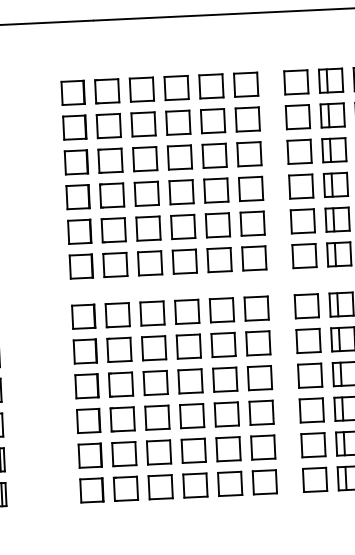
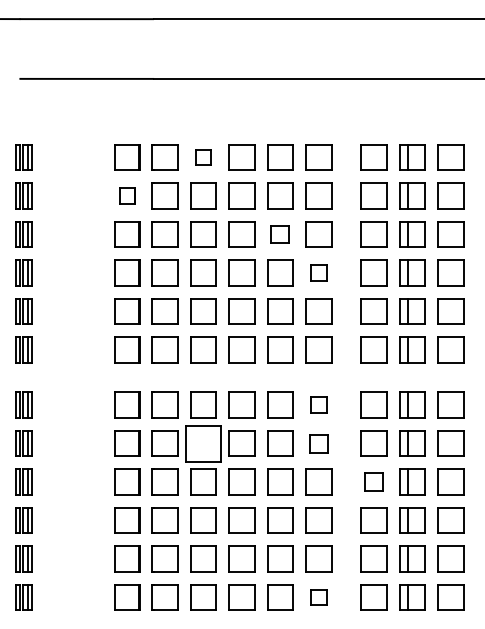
part: (141, 89) -> (203, 157), size x0.6
part: (74, 127) -> (127, 195), size x0.6
part: (214, 155) -> (280, 234), size x0.7
part: (250, 188) -> (318, 272), size x0.6
part: (256, 307) -> (318, 404), size x0.6
part: (258, 343) -> (318, 443), size x0.7
part: (154, 348) -> (203, 443), size x1.4
part: (309, 375) -> (373, 481), size x0.7
part: (264, 482) -> (318, 597), size x0.6

